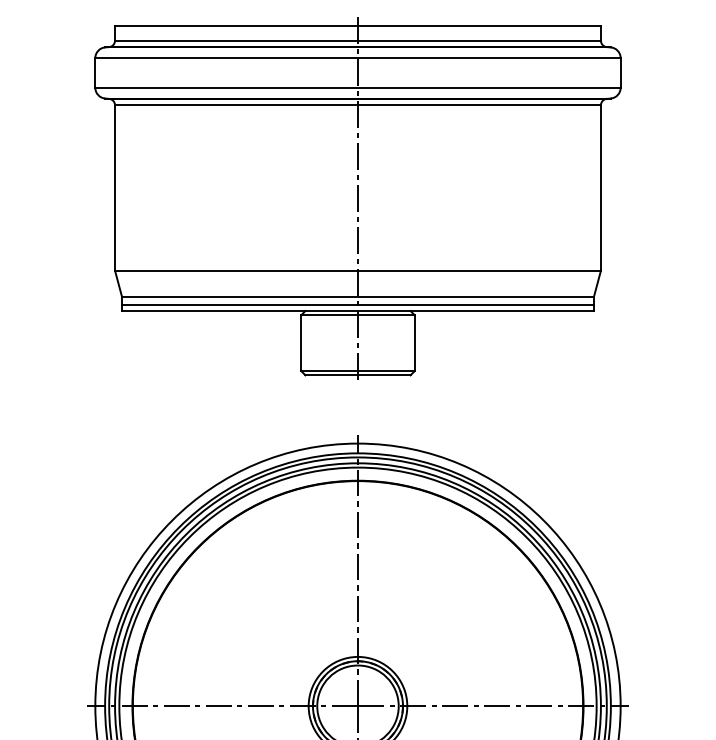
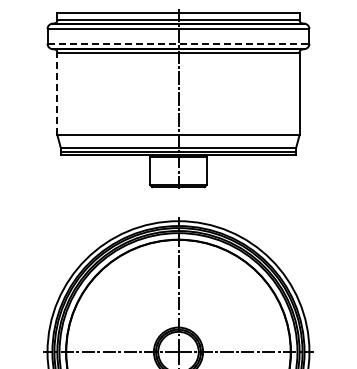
line: (358, 87) -> (178, 43), solid -> dashed
line: (115, 187) -> (57, 93), solid -> dashed

